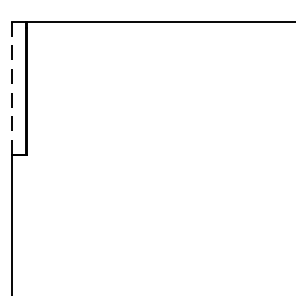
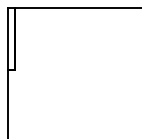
line: (11, 87) -> (7, 38), dashed -> solid

